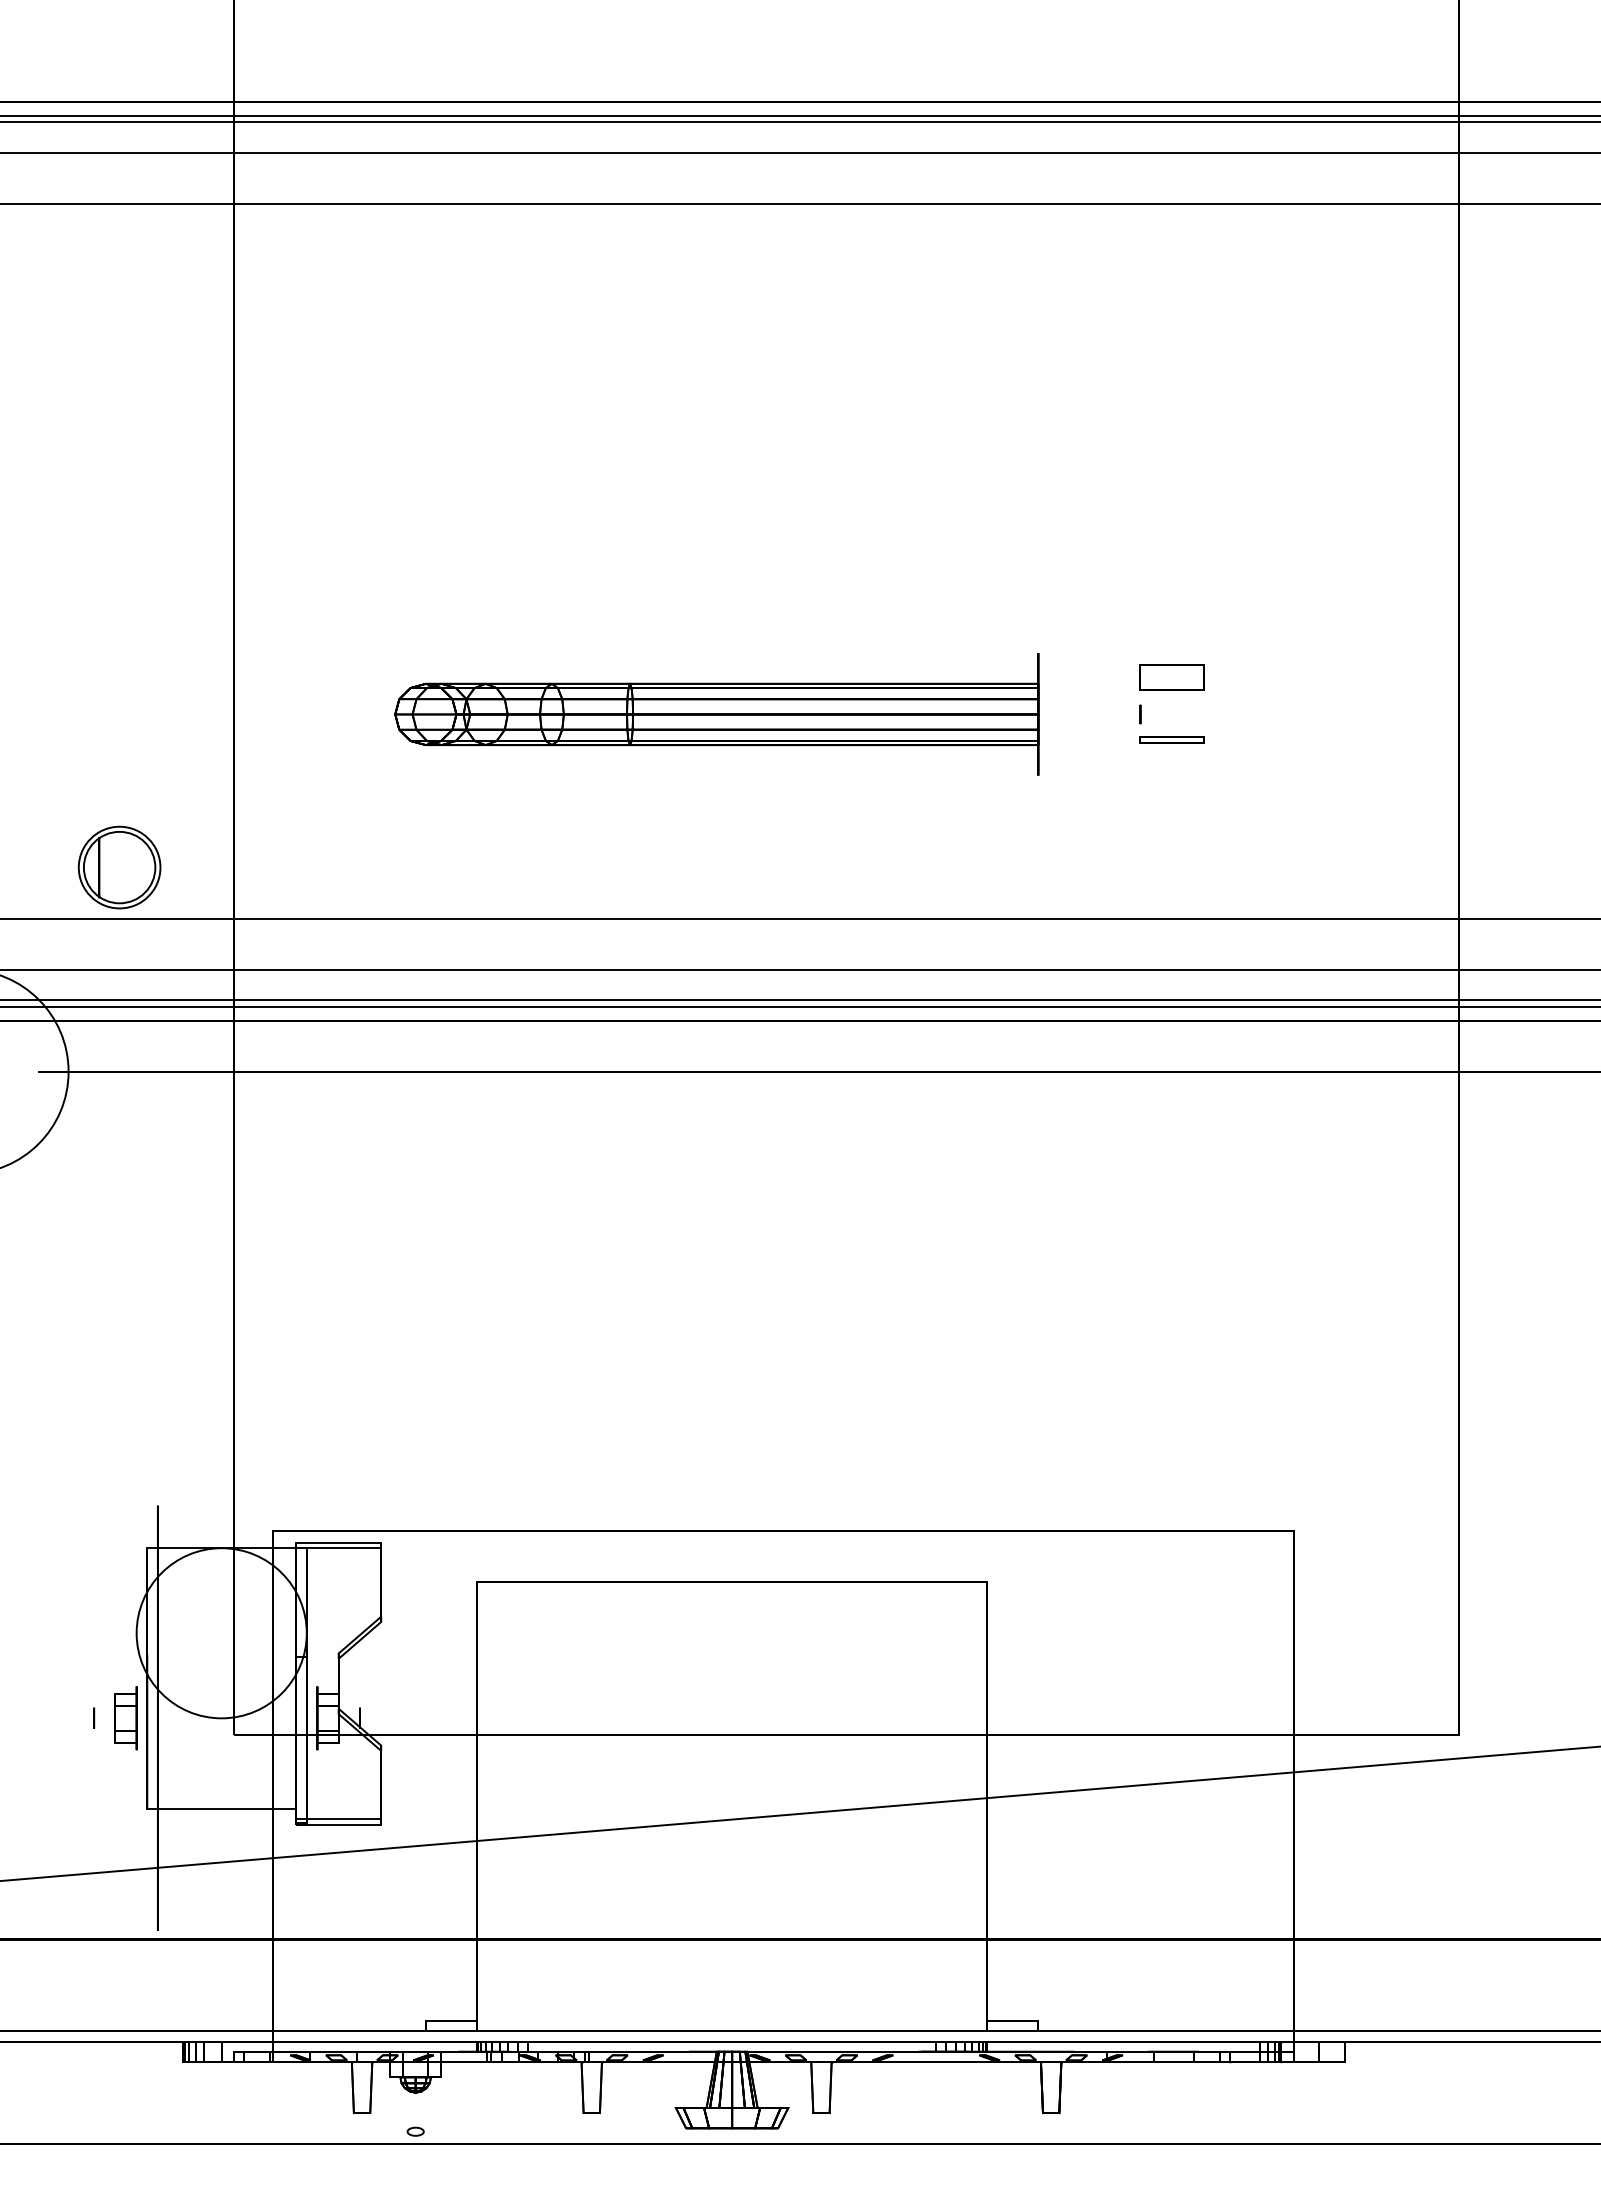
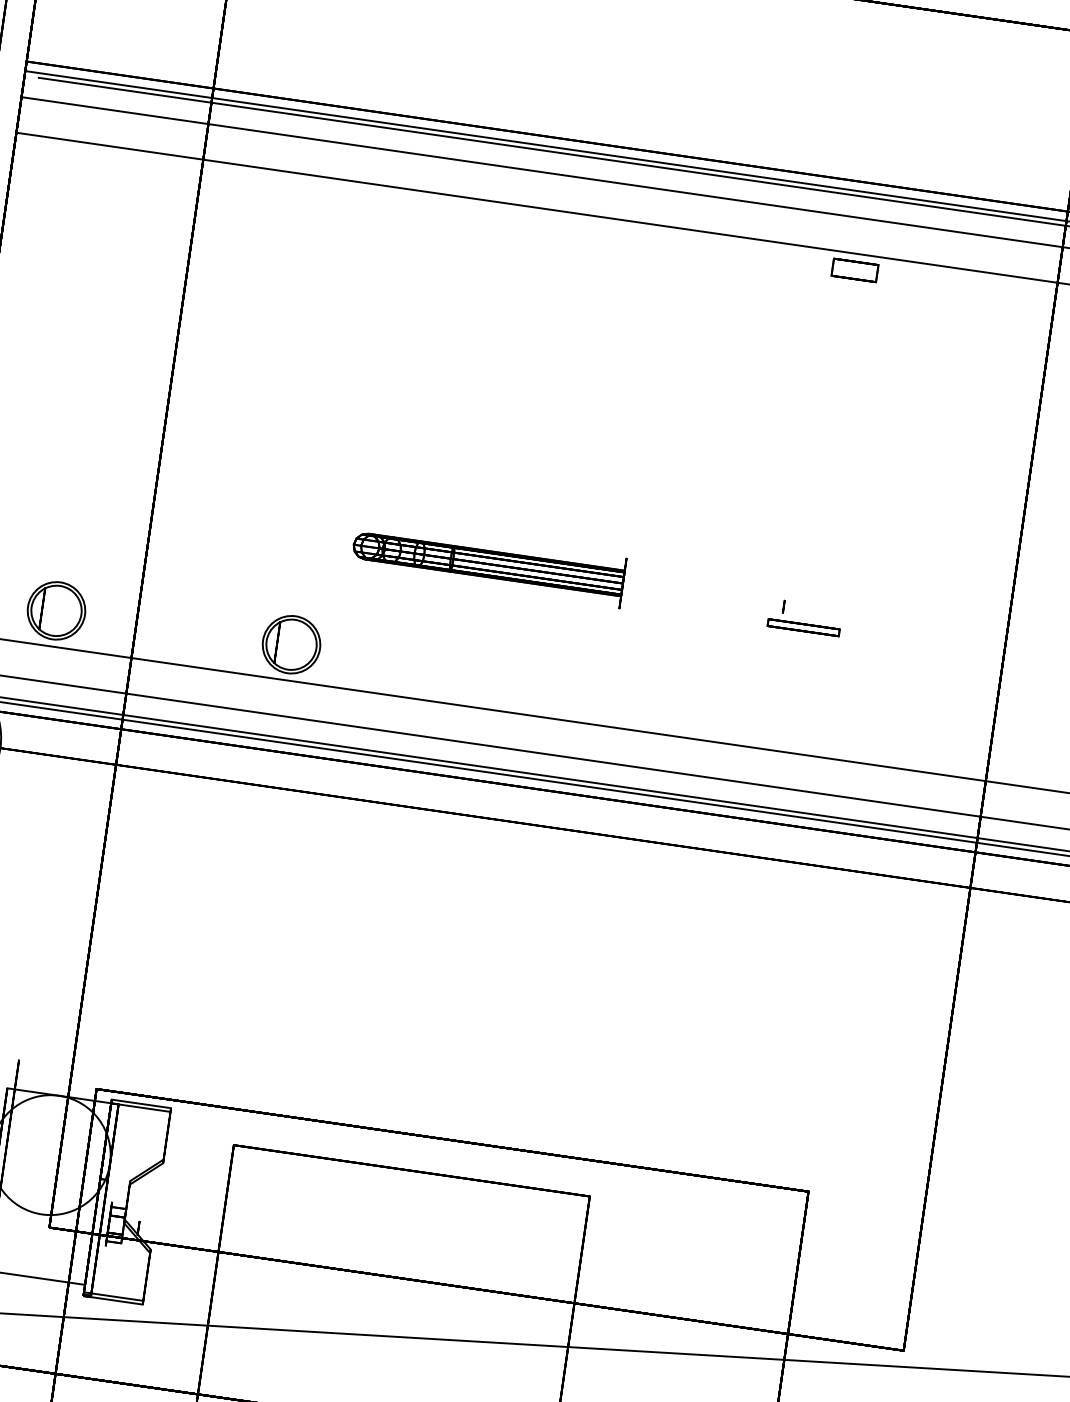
part: (1171, 677) -> (854, 270), moved
part: (716, 714) -> (488, 564), size x0.6
part: (1171, 739) -> (802, 627), size x1.6
part: (456, 867) -> (291, 644), added

